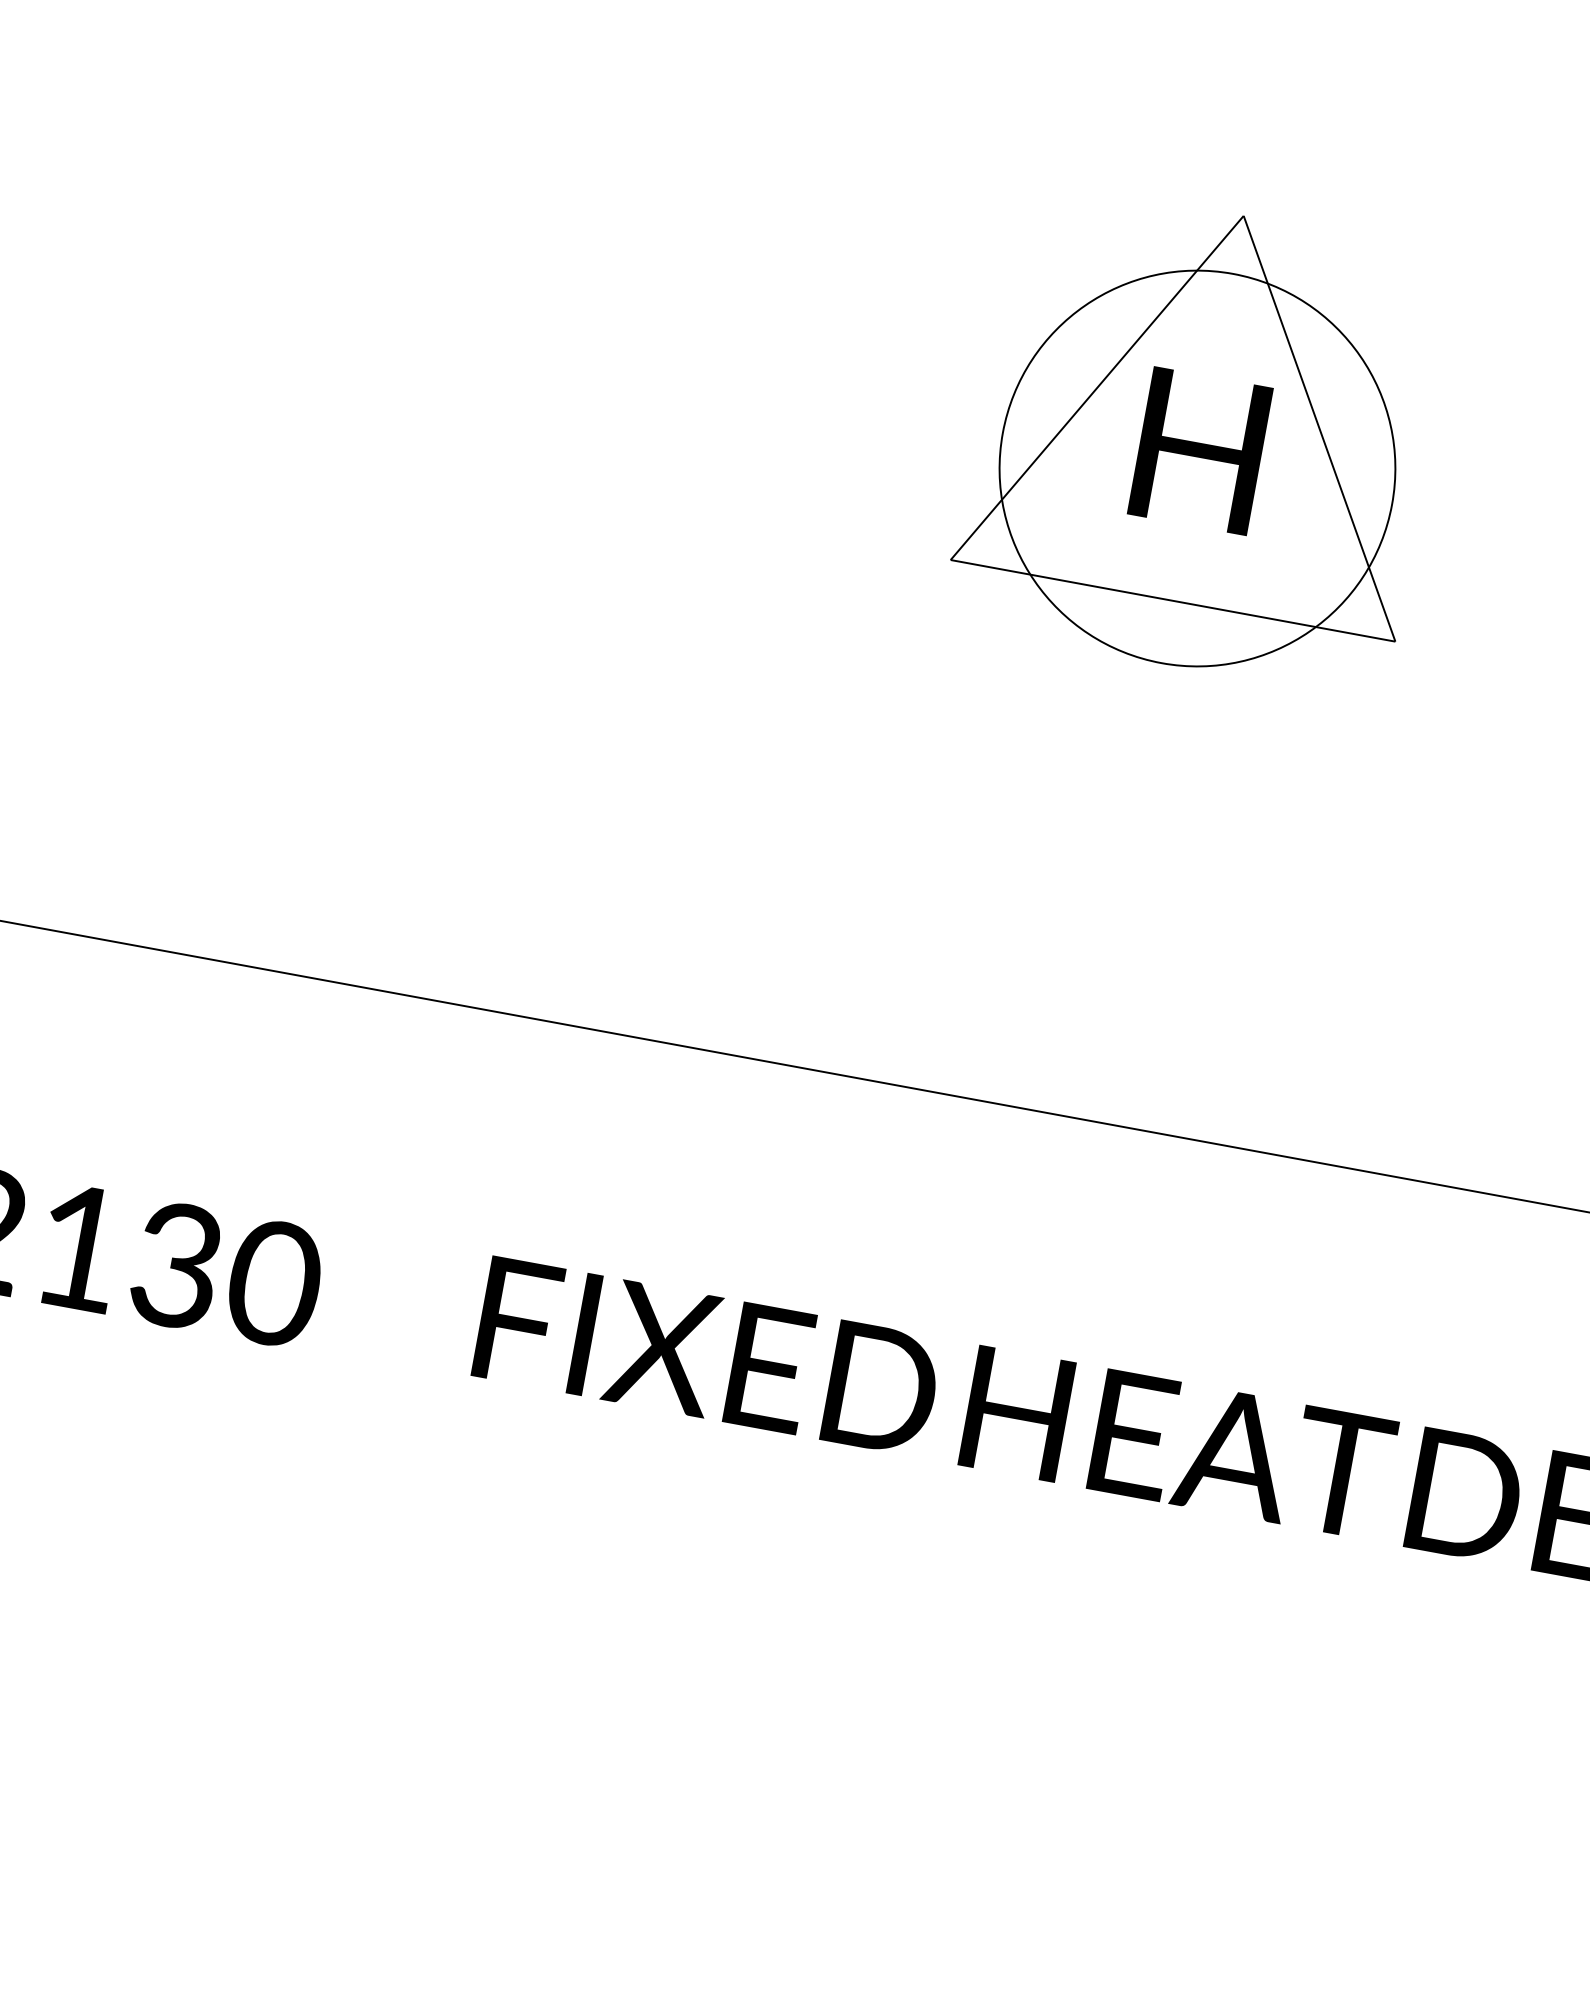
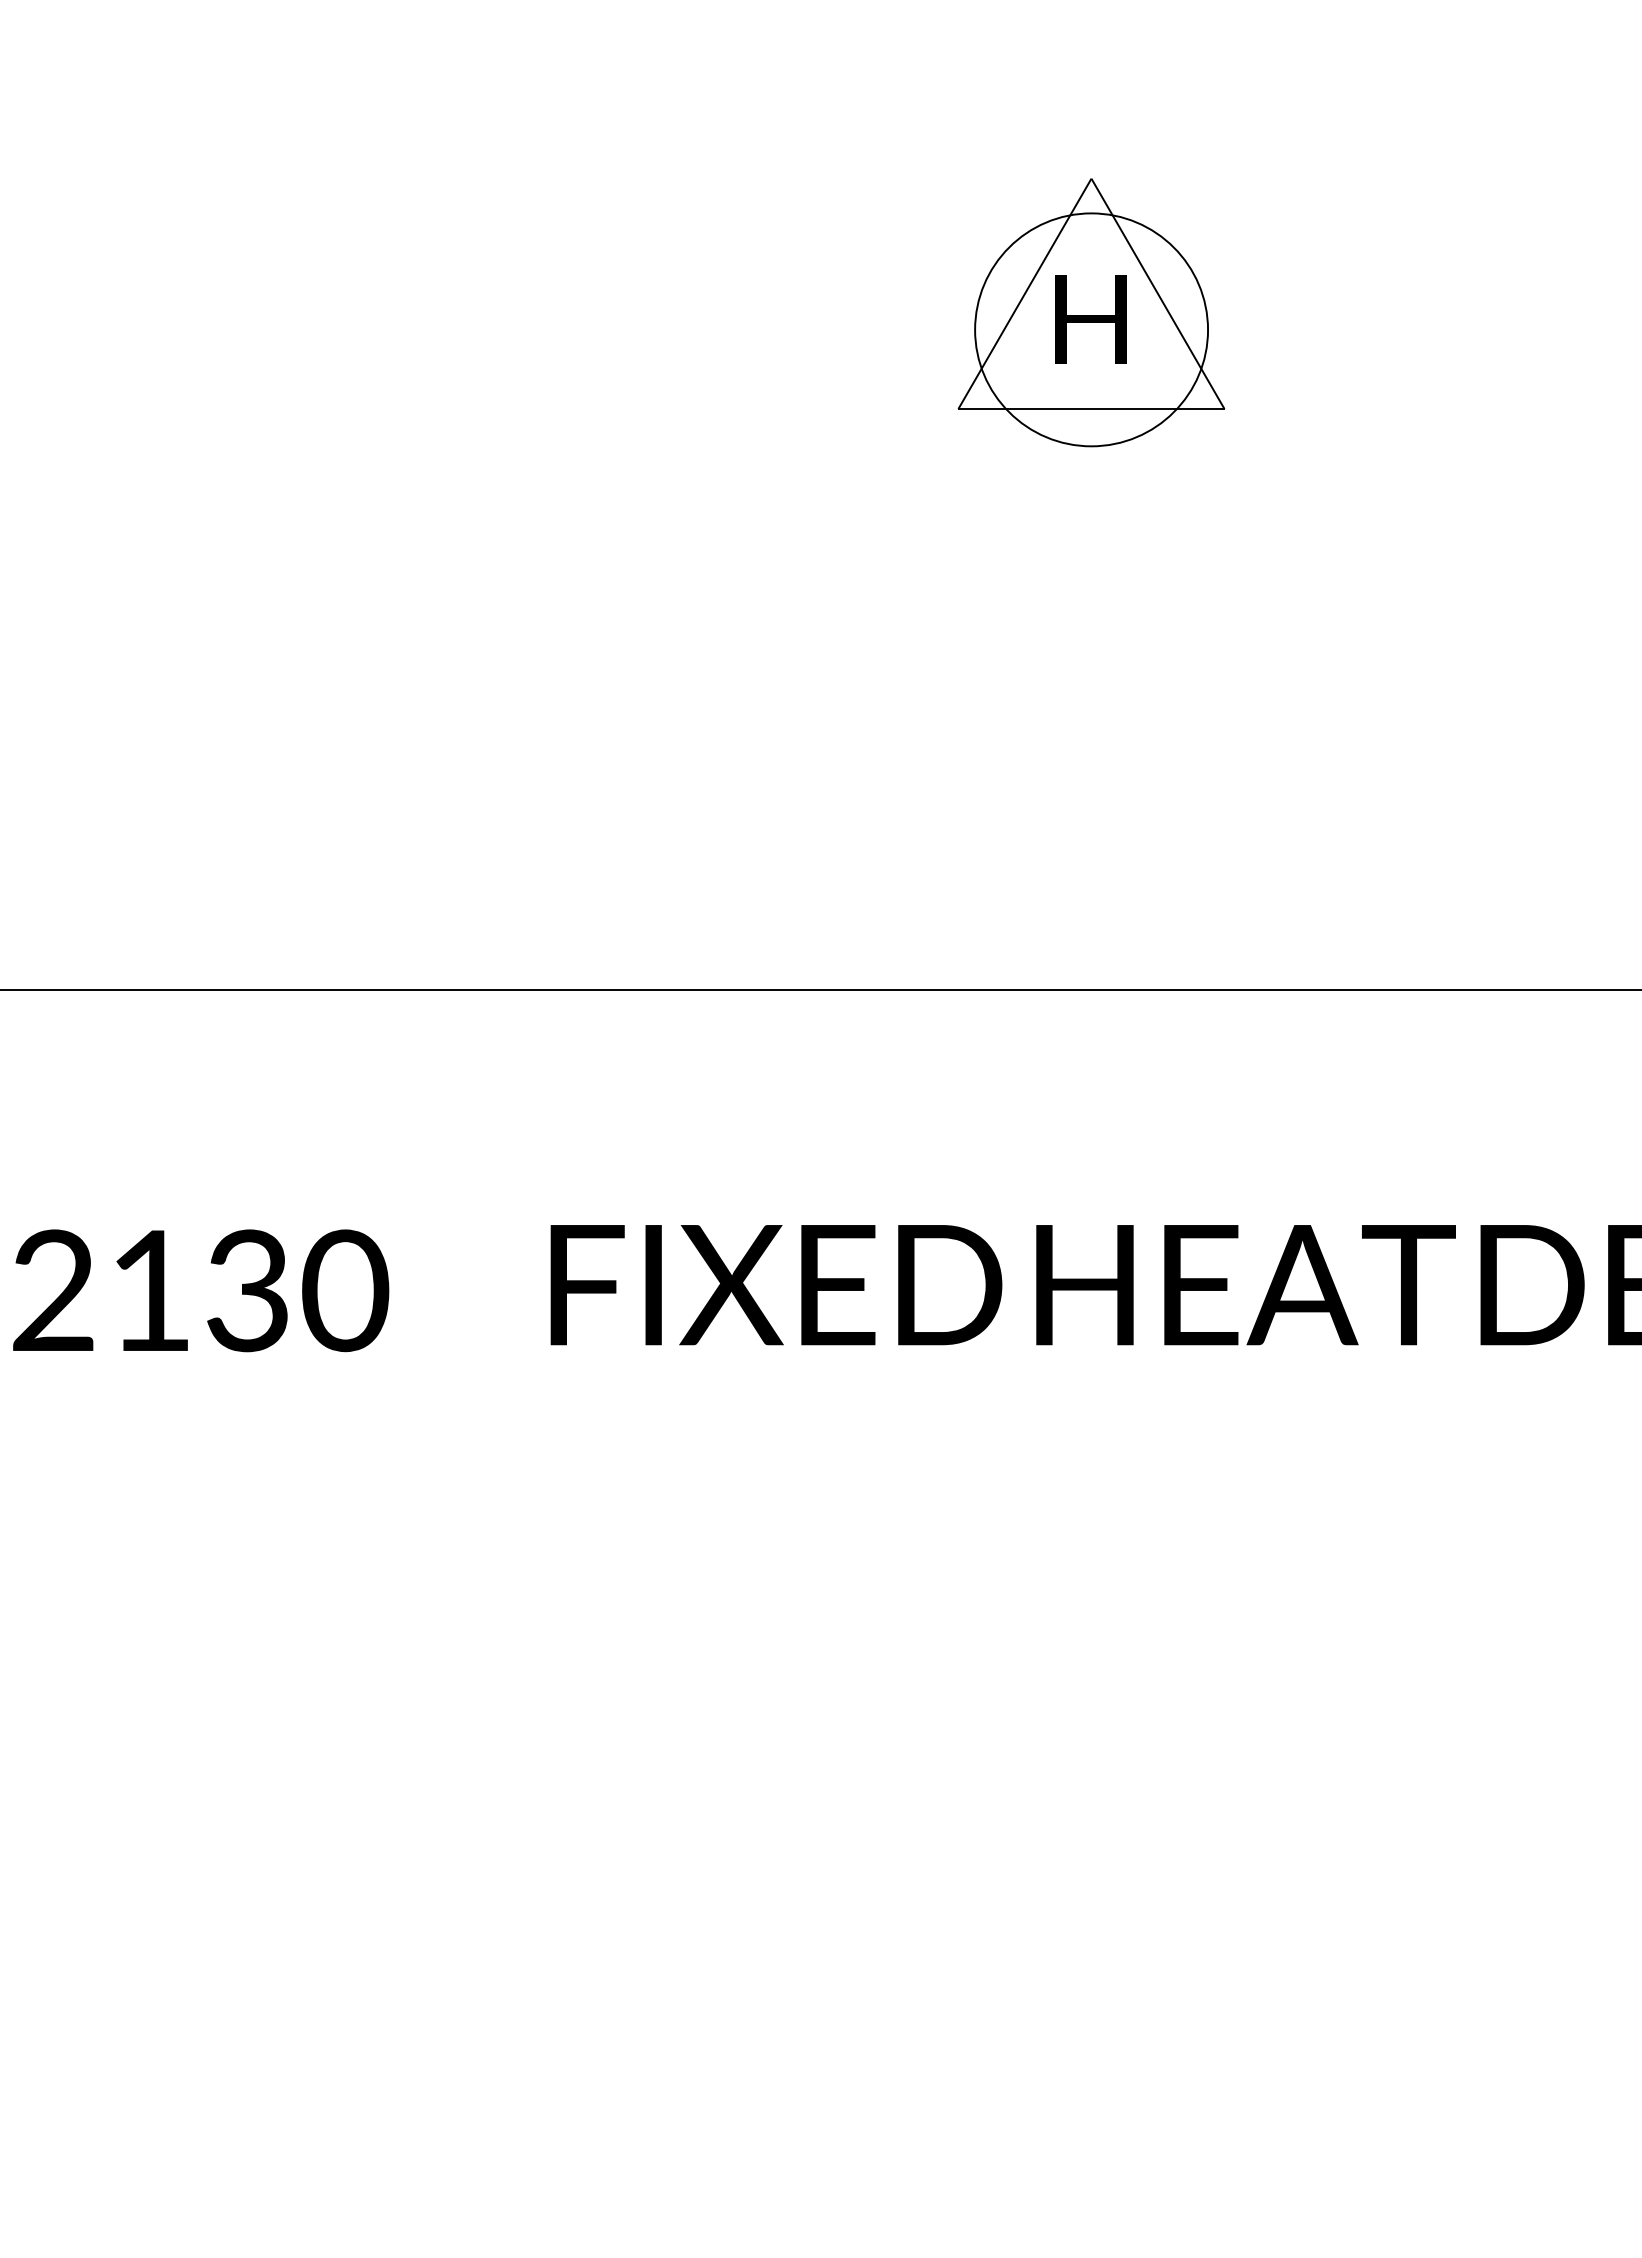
part: (1202, 439) -> (1091, 312), size x0.6

